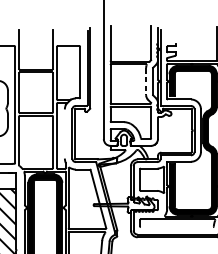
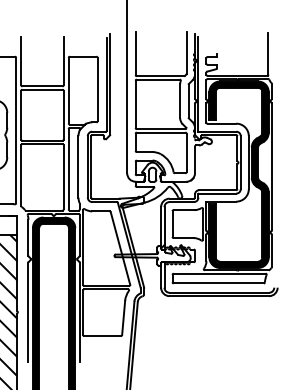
line: (146, 81) -> (180, 101), dashed -> solid
line: (64, 133) -> (78, 166), added
line: (176, 227) -> (218, 283), added

